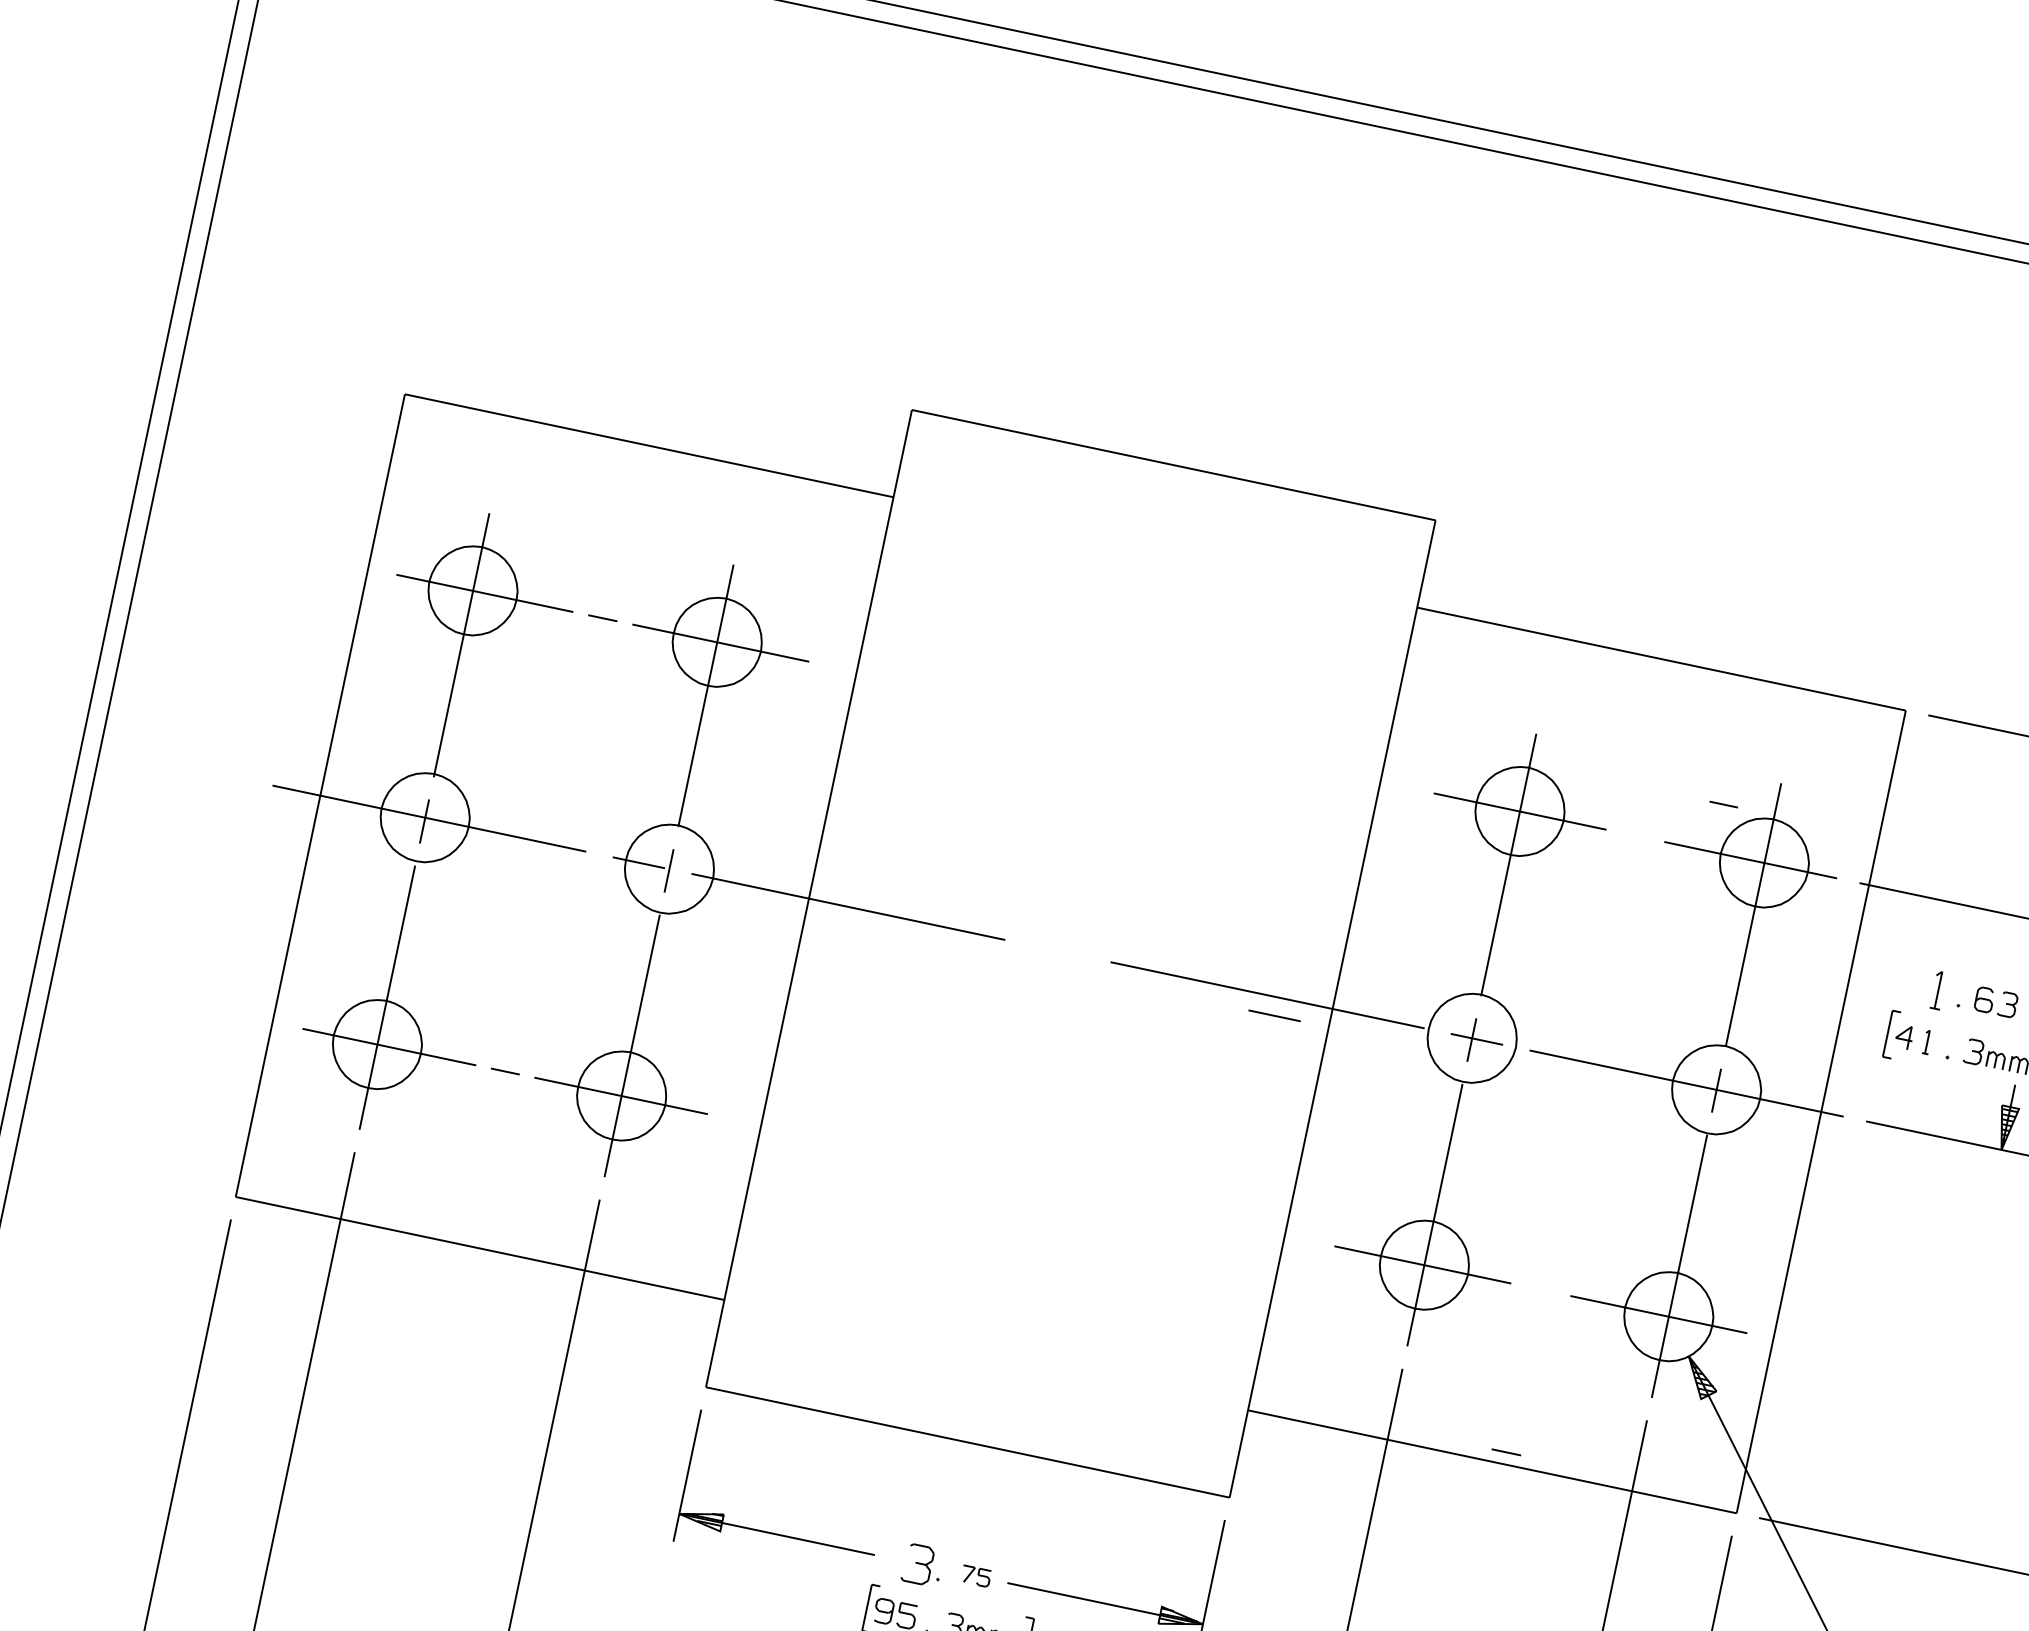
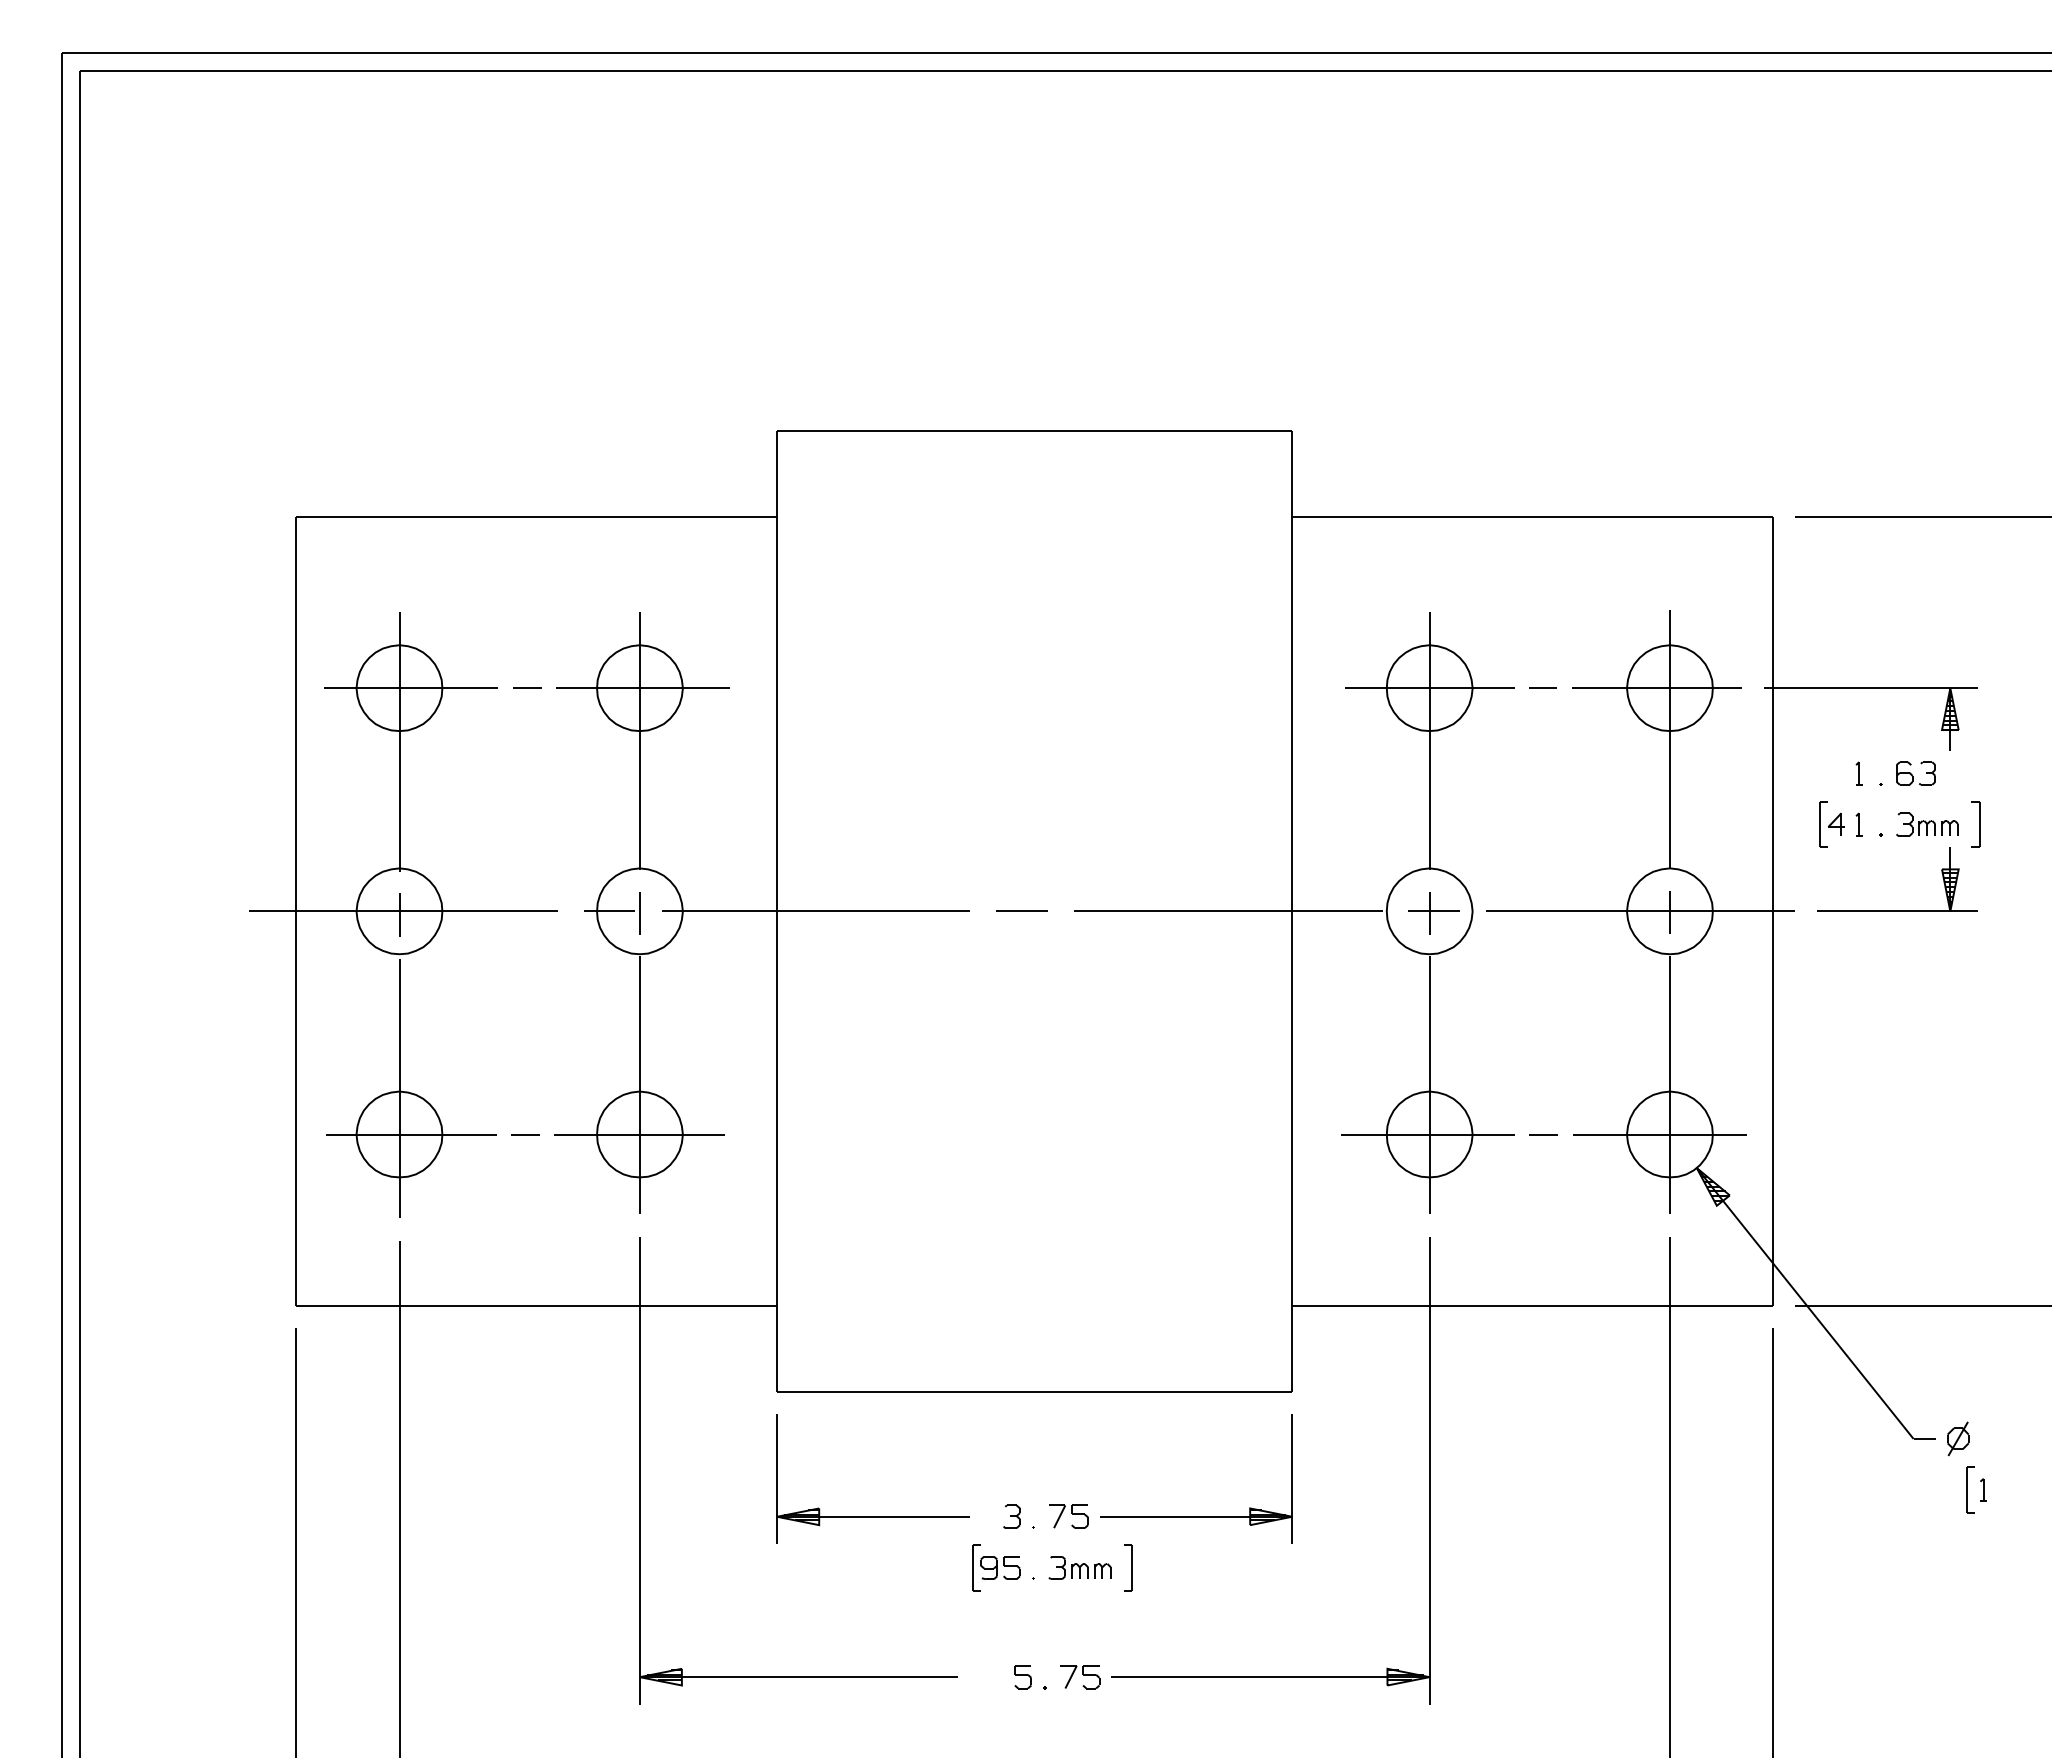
line: (1723, 803) -> (1542, 687), moved
part: (1937, 990) -> (1858, 773), size x0.62
line: (1274, 1014) -> (1021, 910), moved
line: (1505, 1452) -> (1543, 1134), moved
part: (917, 1563) -> (1011, 1516), size x0.62
part: (975, 1576) -> (1068, 1516), size x1.43

